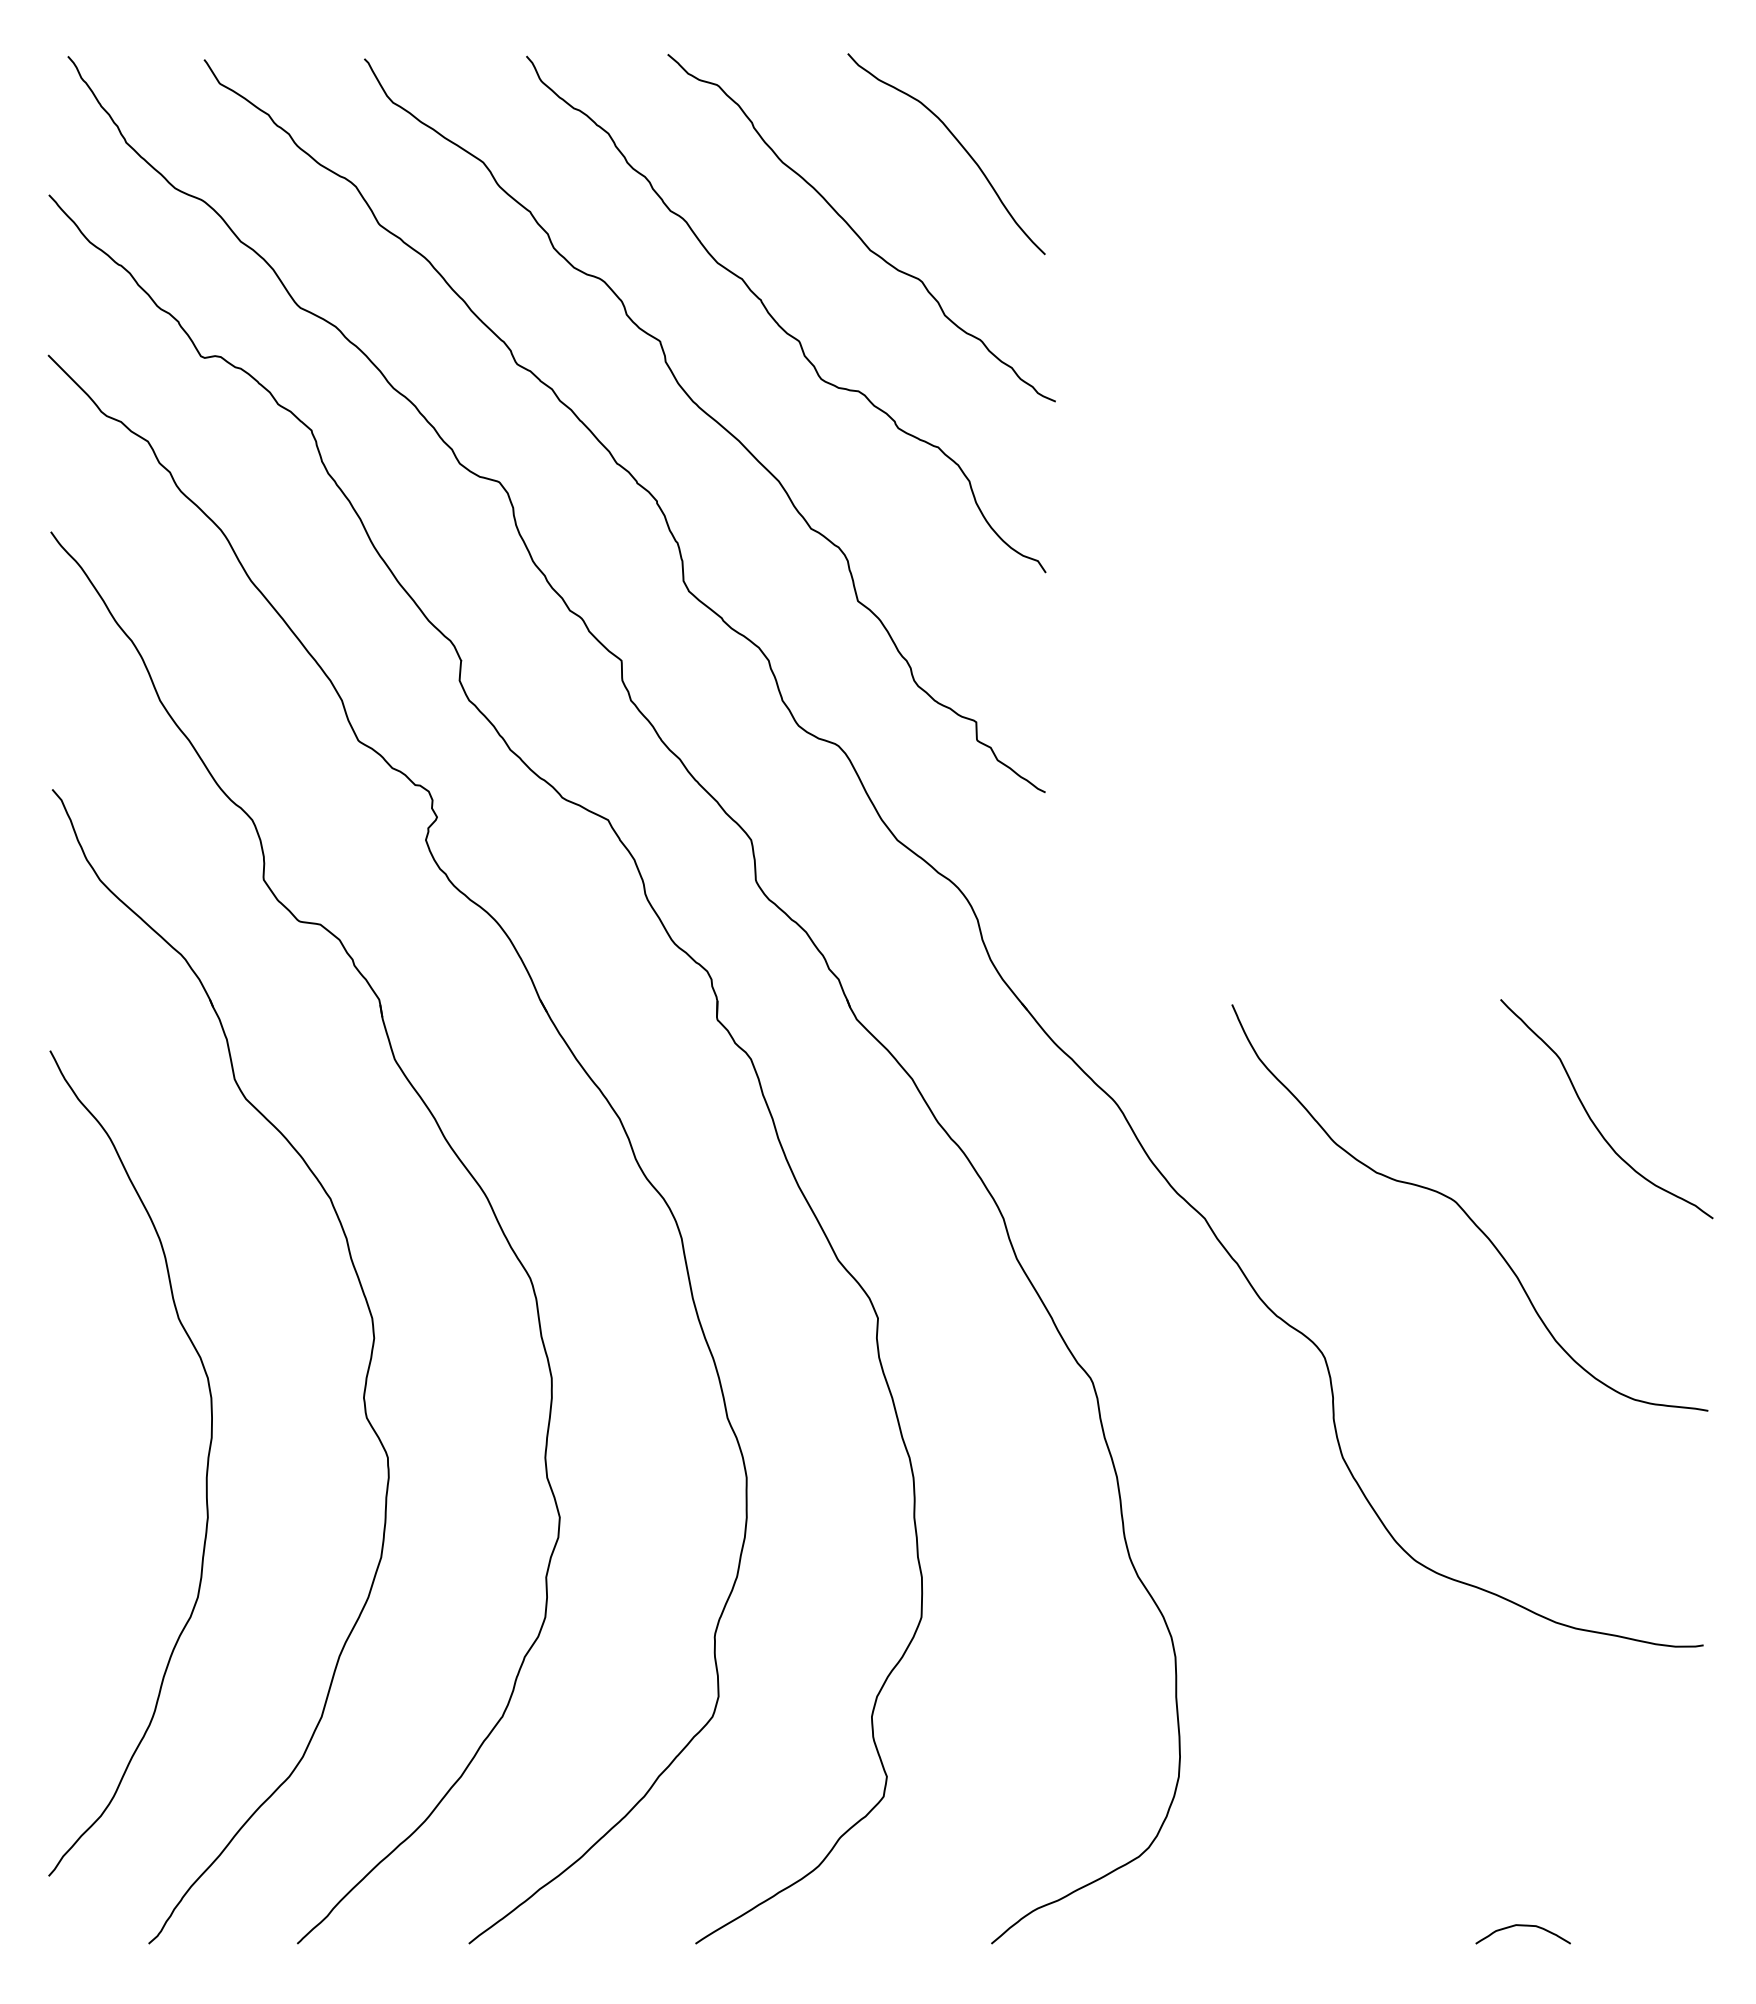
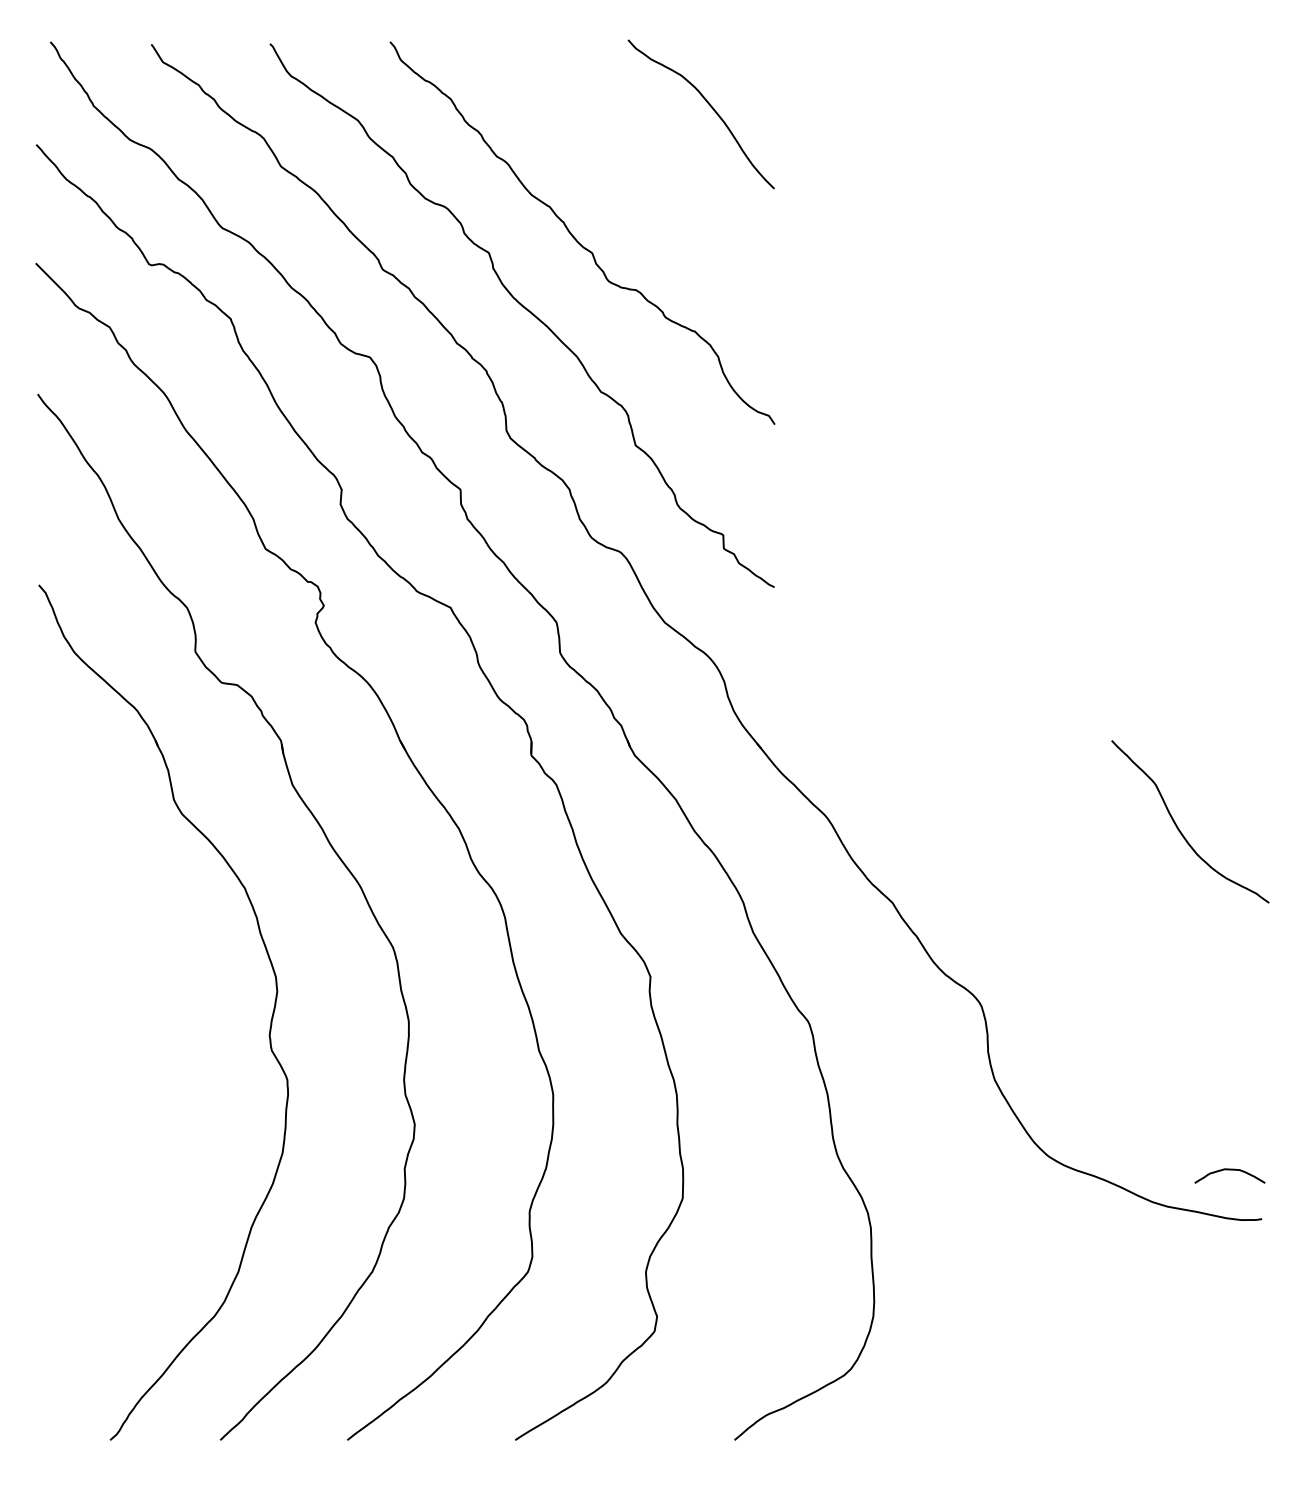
curve: (856, 232) -> (634, 172), removed
curve: (1465, 1211) -> (1085, 897), removed
curve: (206, 1466) -> (153, 1086), removed
curve: (1522, 1926) -> (1229, 1170), moved

